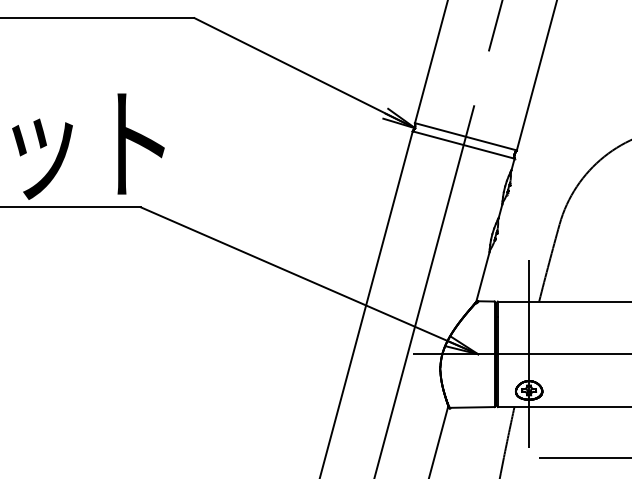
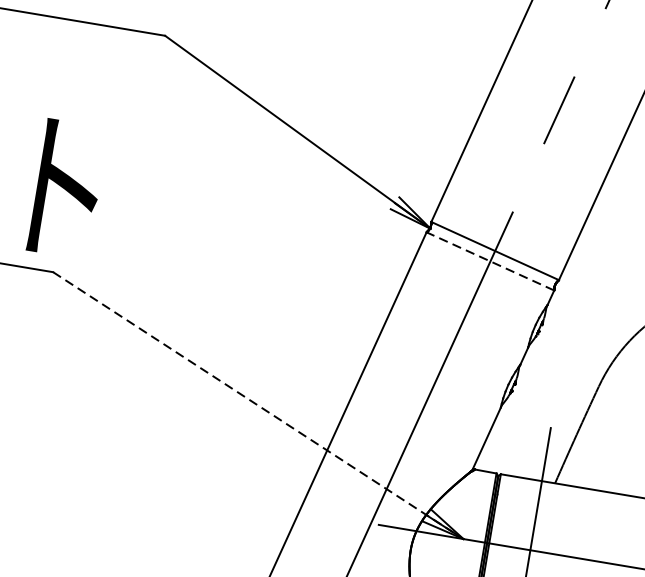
line: (463, 145) -> (490, 261), solid -> dashed
line: (308, 280) -> (257, 405), solid -> dashed

